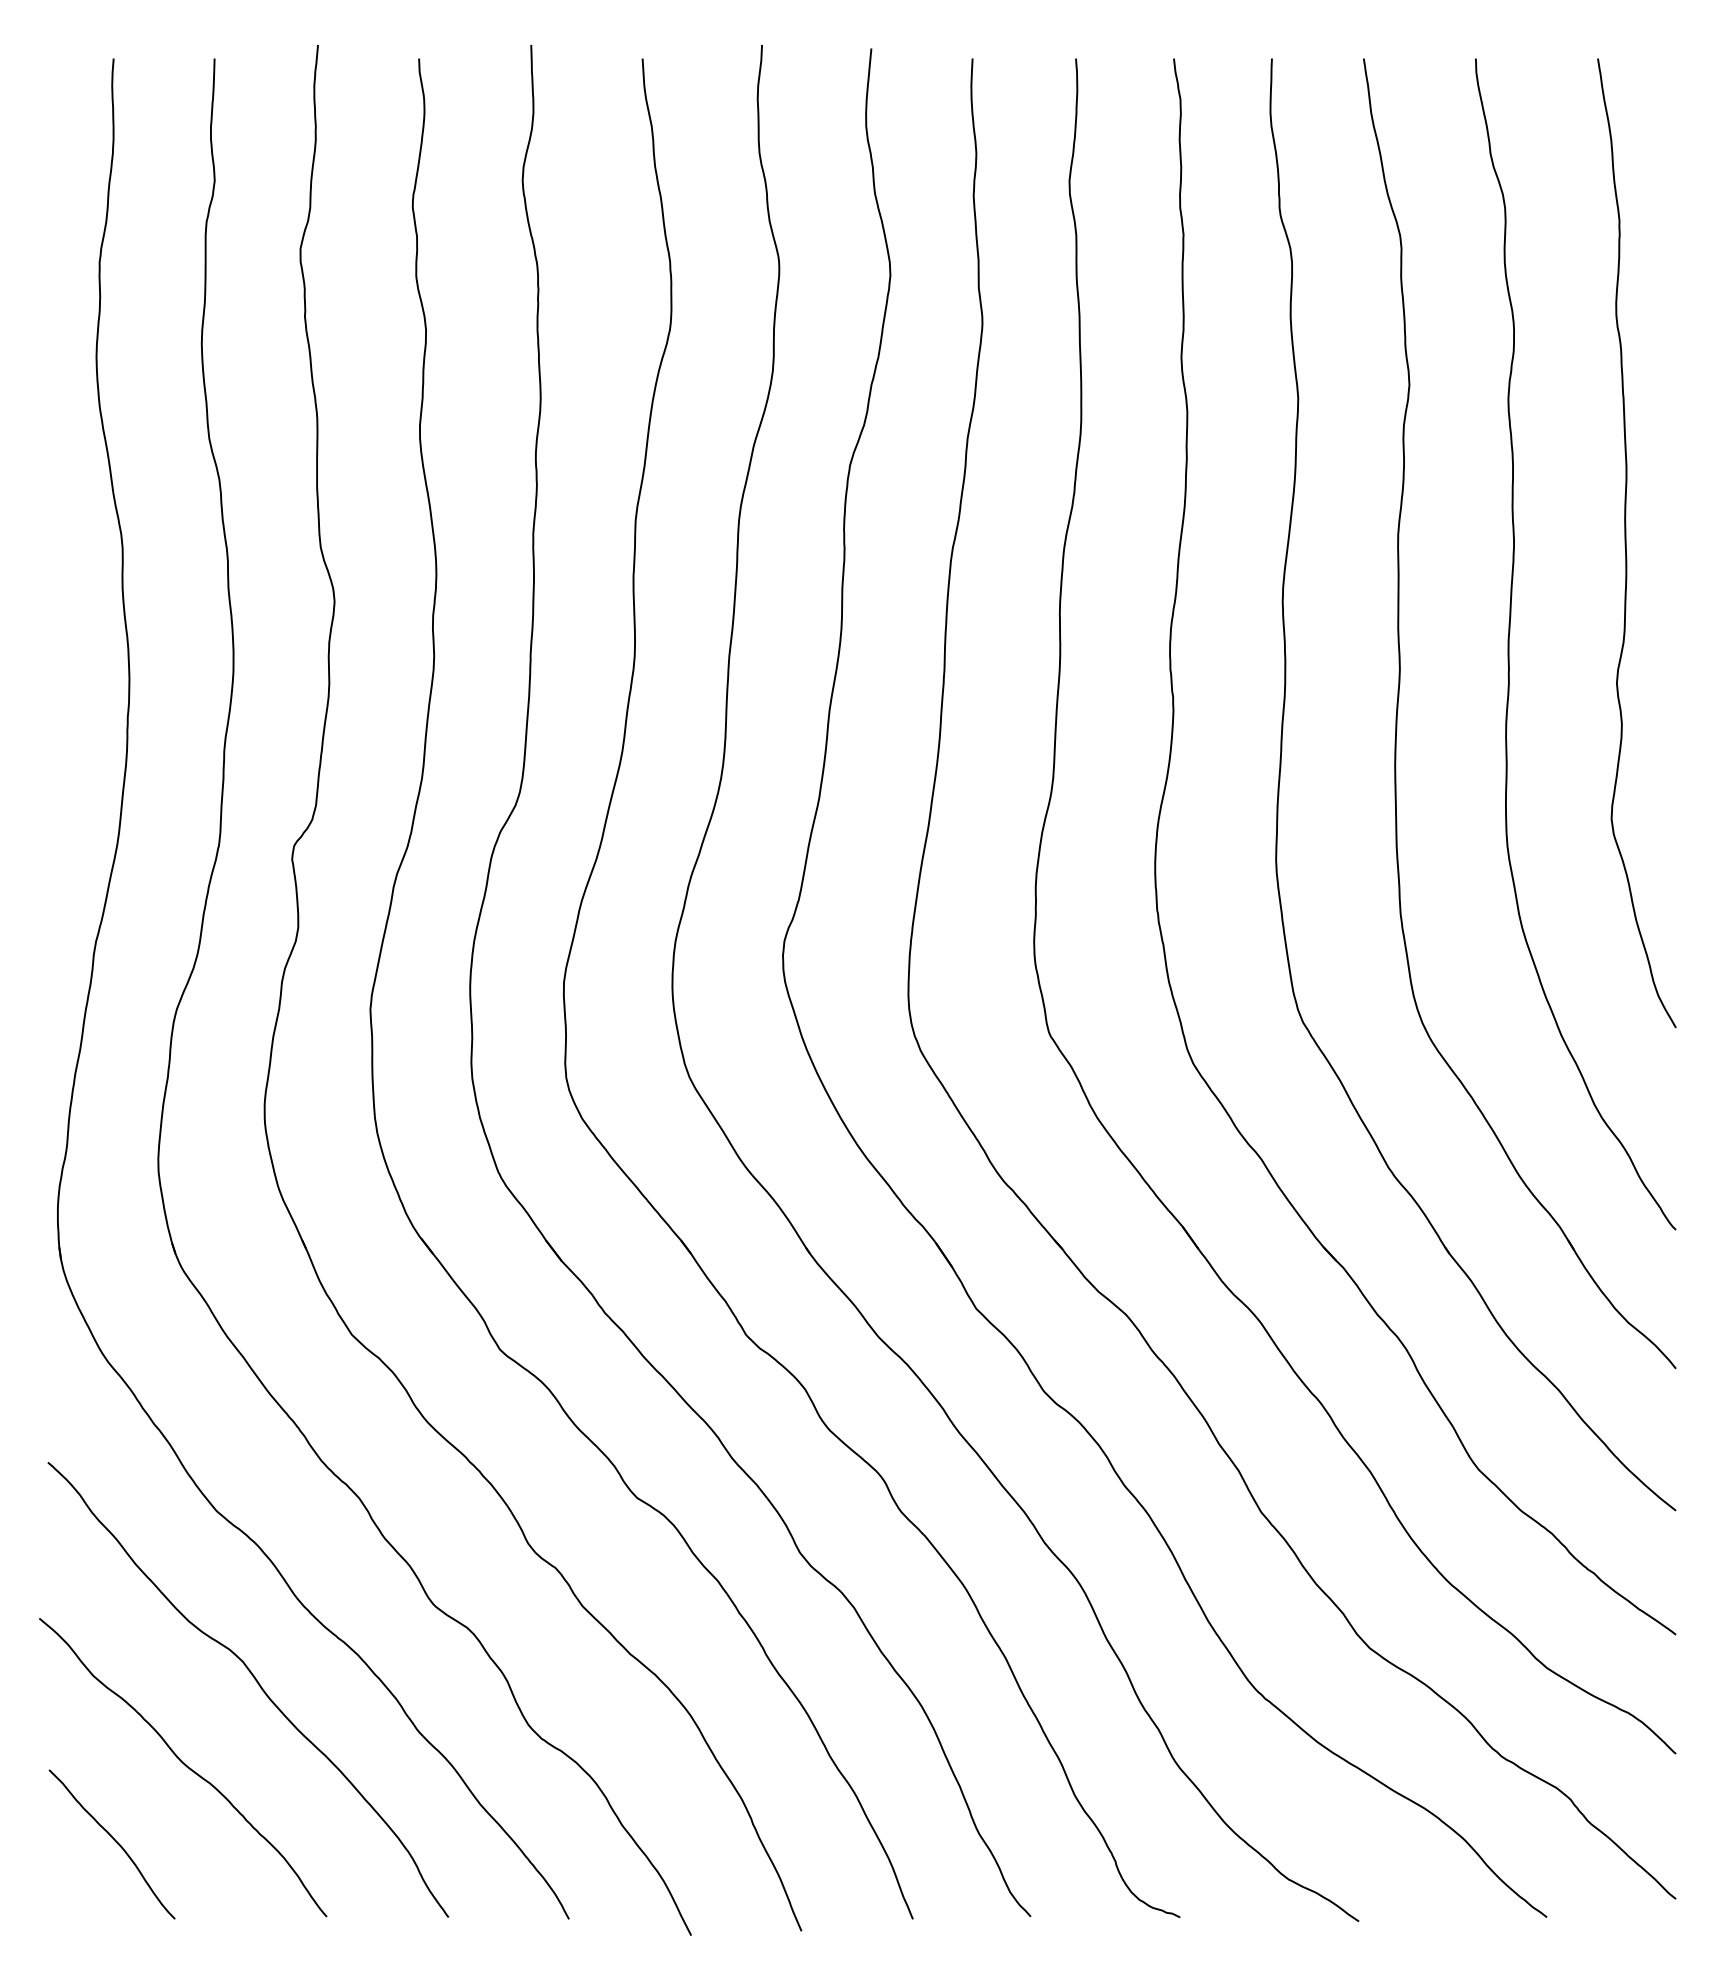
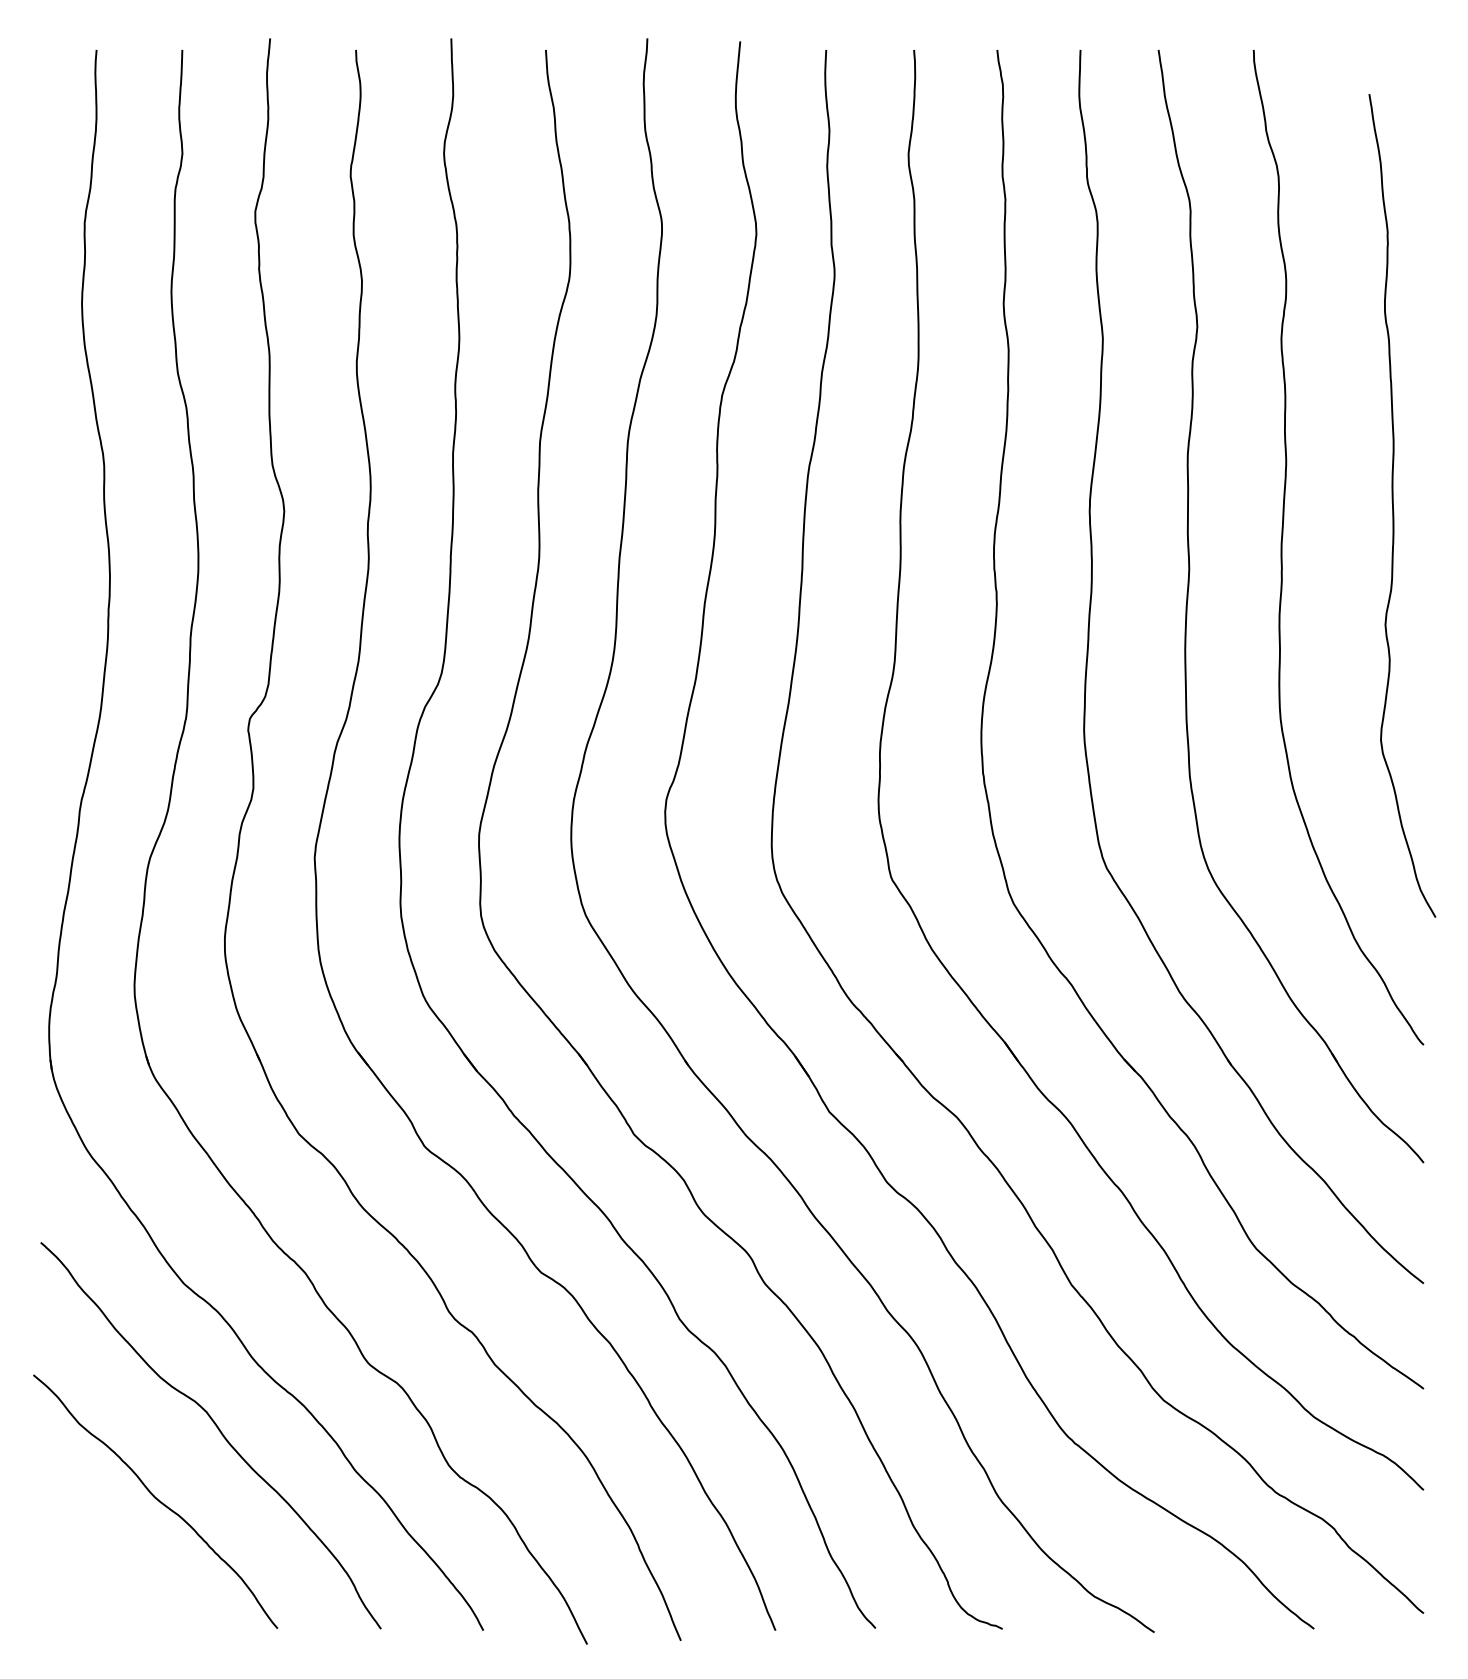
curve: (1626, 543) -> (1393, 506), moved
curve: (114, 1841) -> (97, 1564), removed

